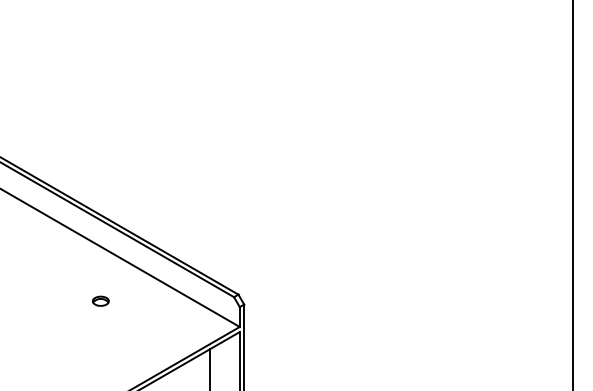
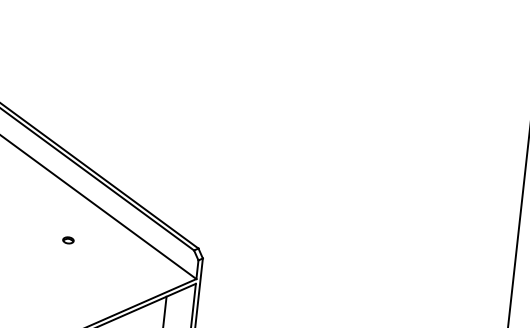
part: (100, 300) -> (68, 239), size x0.7

